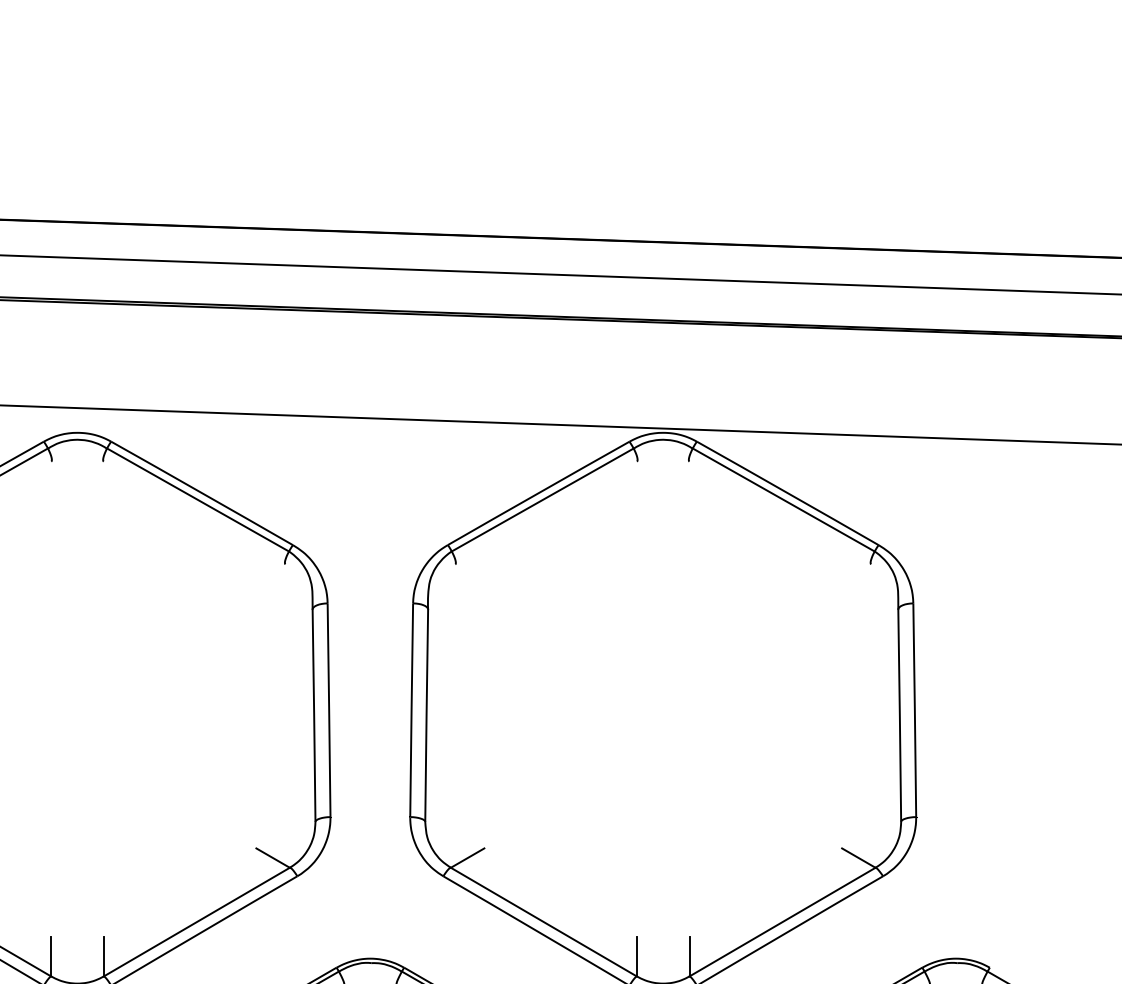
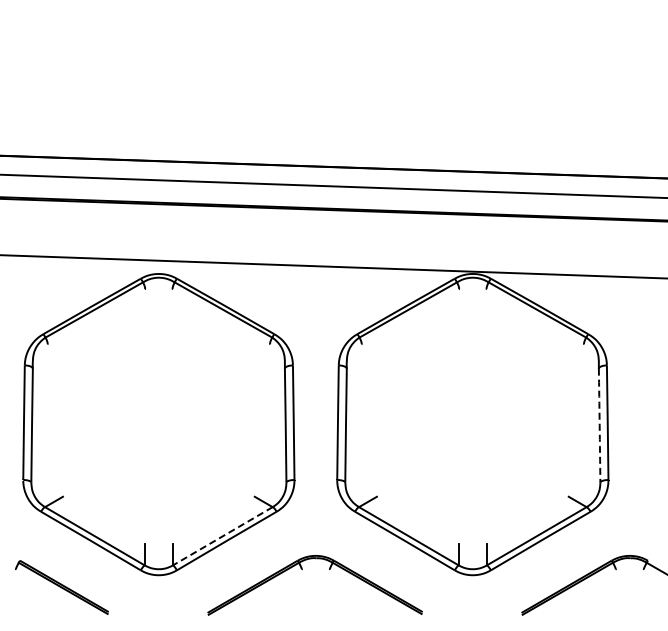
arc: (899, 715) -> (599, 425), solid -> dashed
line: (196, 922) -> (222, 536), solid -> dashed

